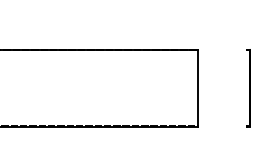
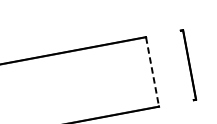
line: (197, 88) -> (152, 72), solid -> dashed
part: (248, 88) -> (188, 65), moved

